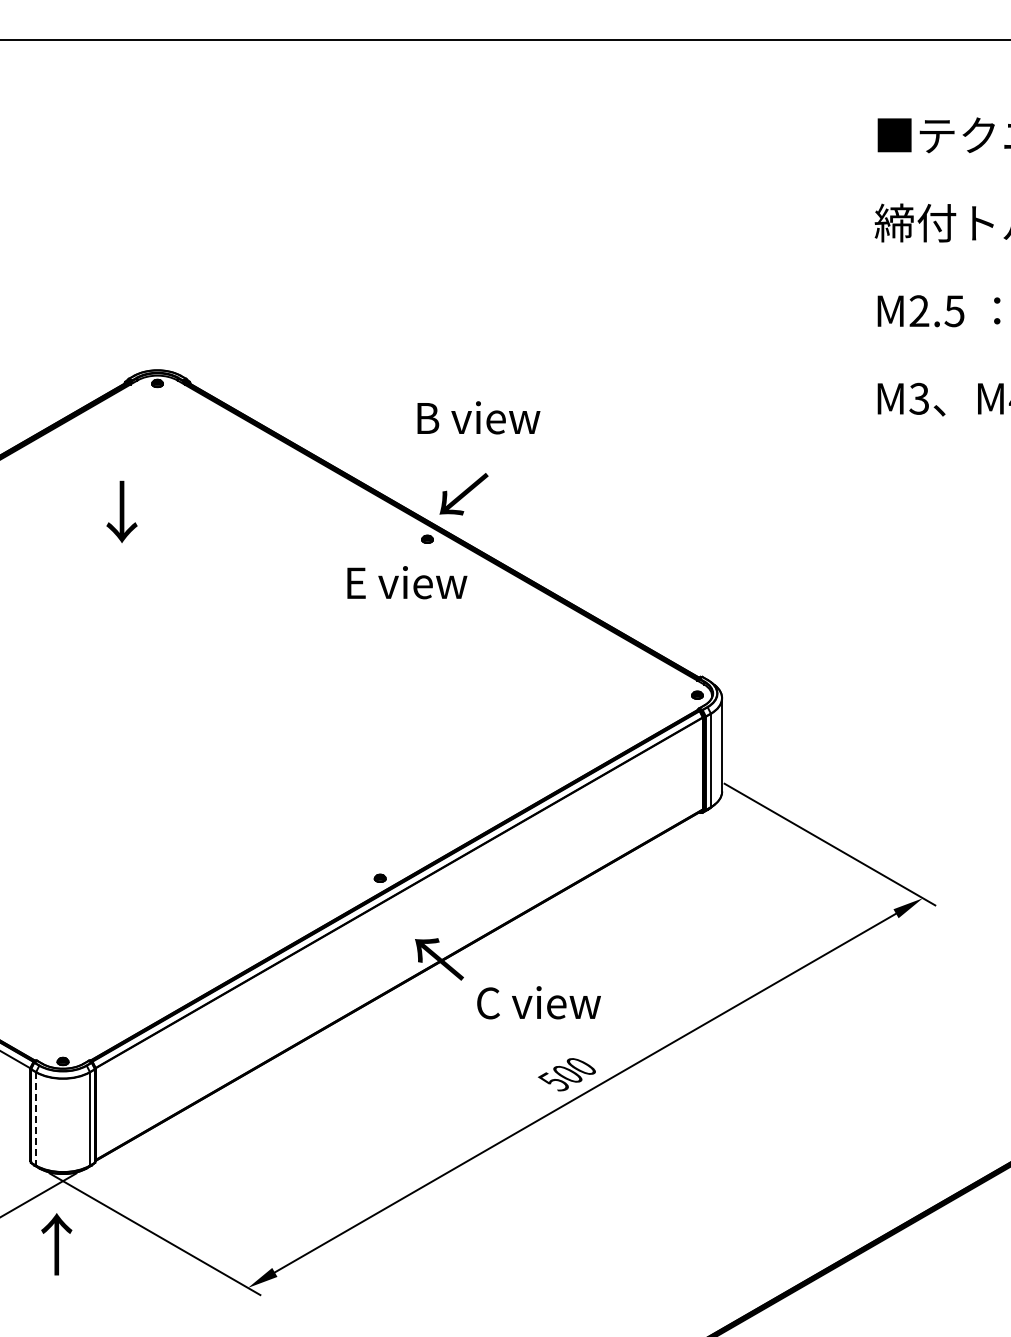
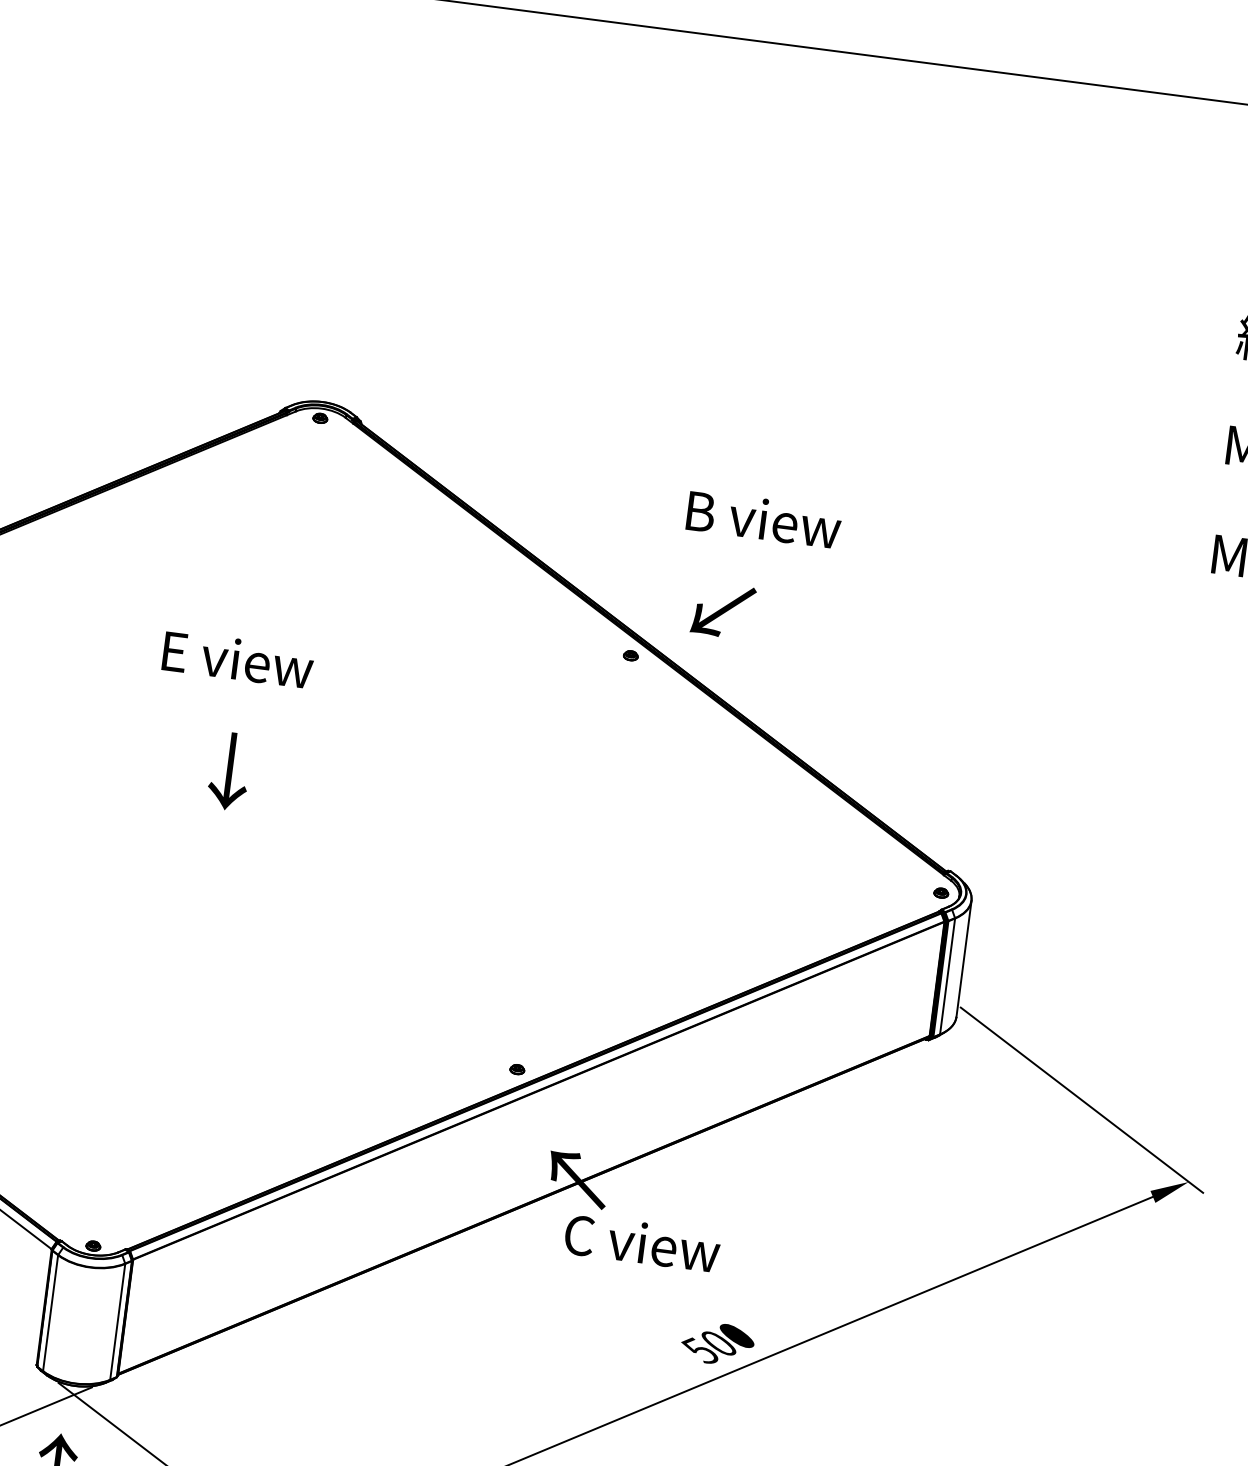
text: (478, 417) -> (763, 518), moved
text: (463, 494) -> (722, 610), moved
text: (121, 511) -> (229, 770), moved
text: (407, 582) -> (238, 659), moved
text: (538, 1002) -> (641, 1242), moved
line: (36, 1118) -> (51, 1312), dashed -> solid

